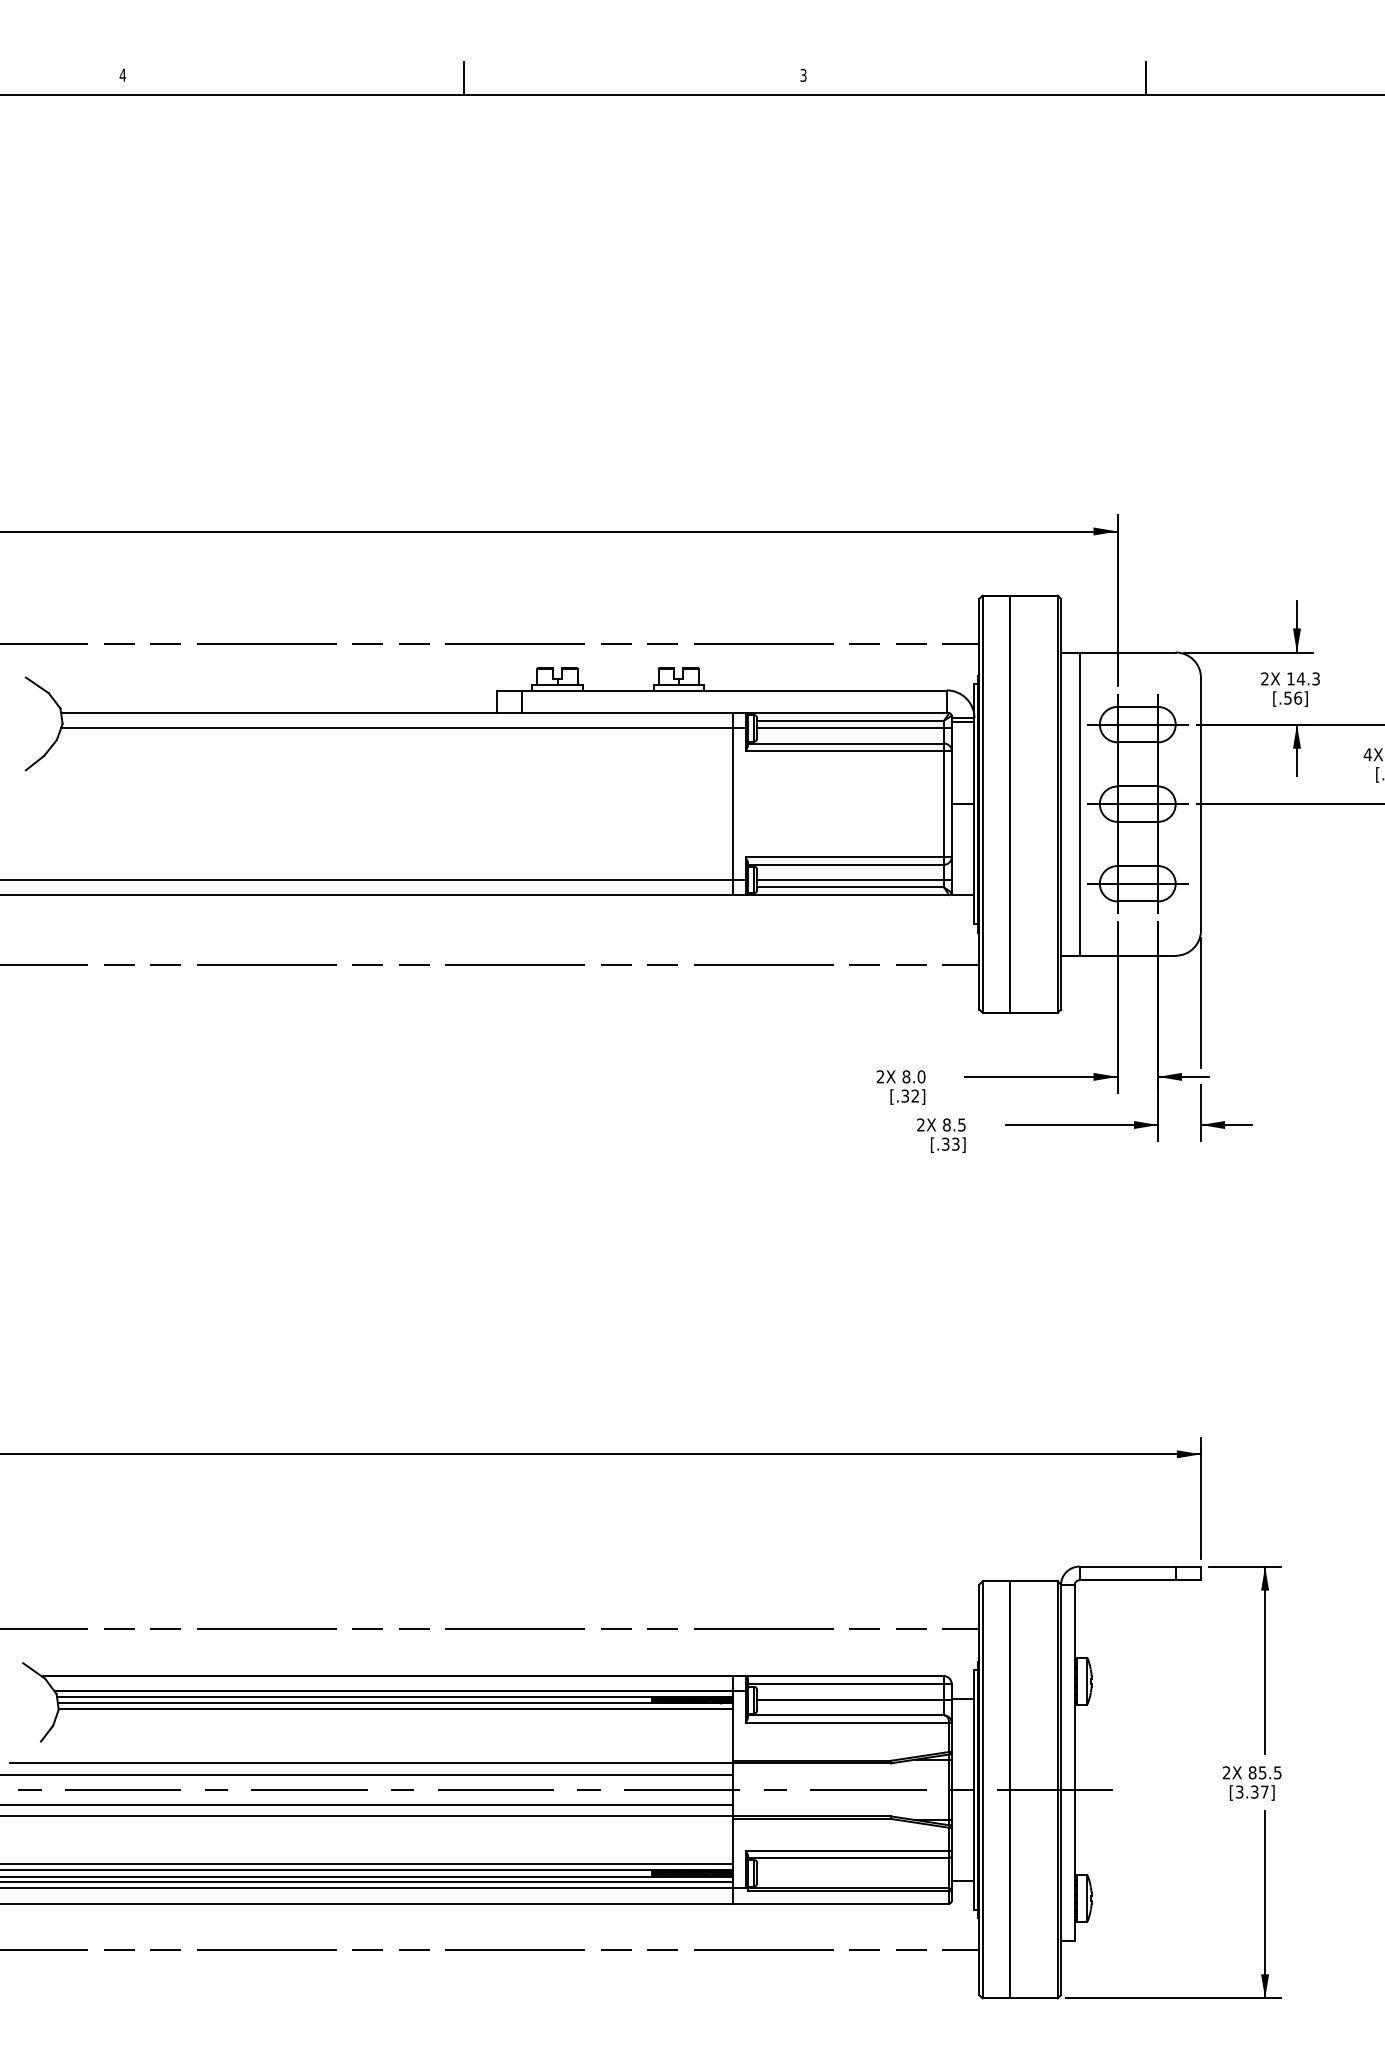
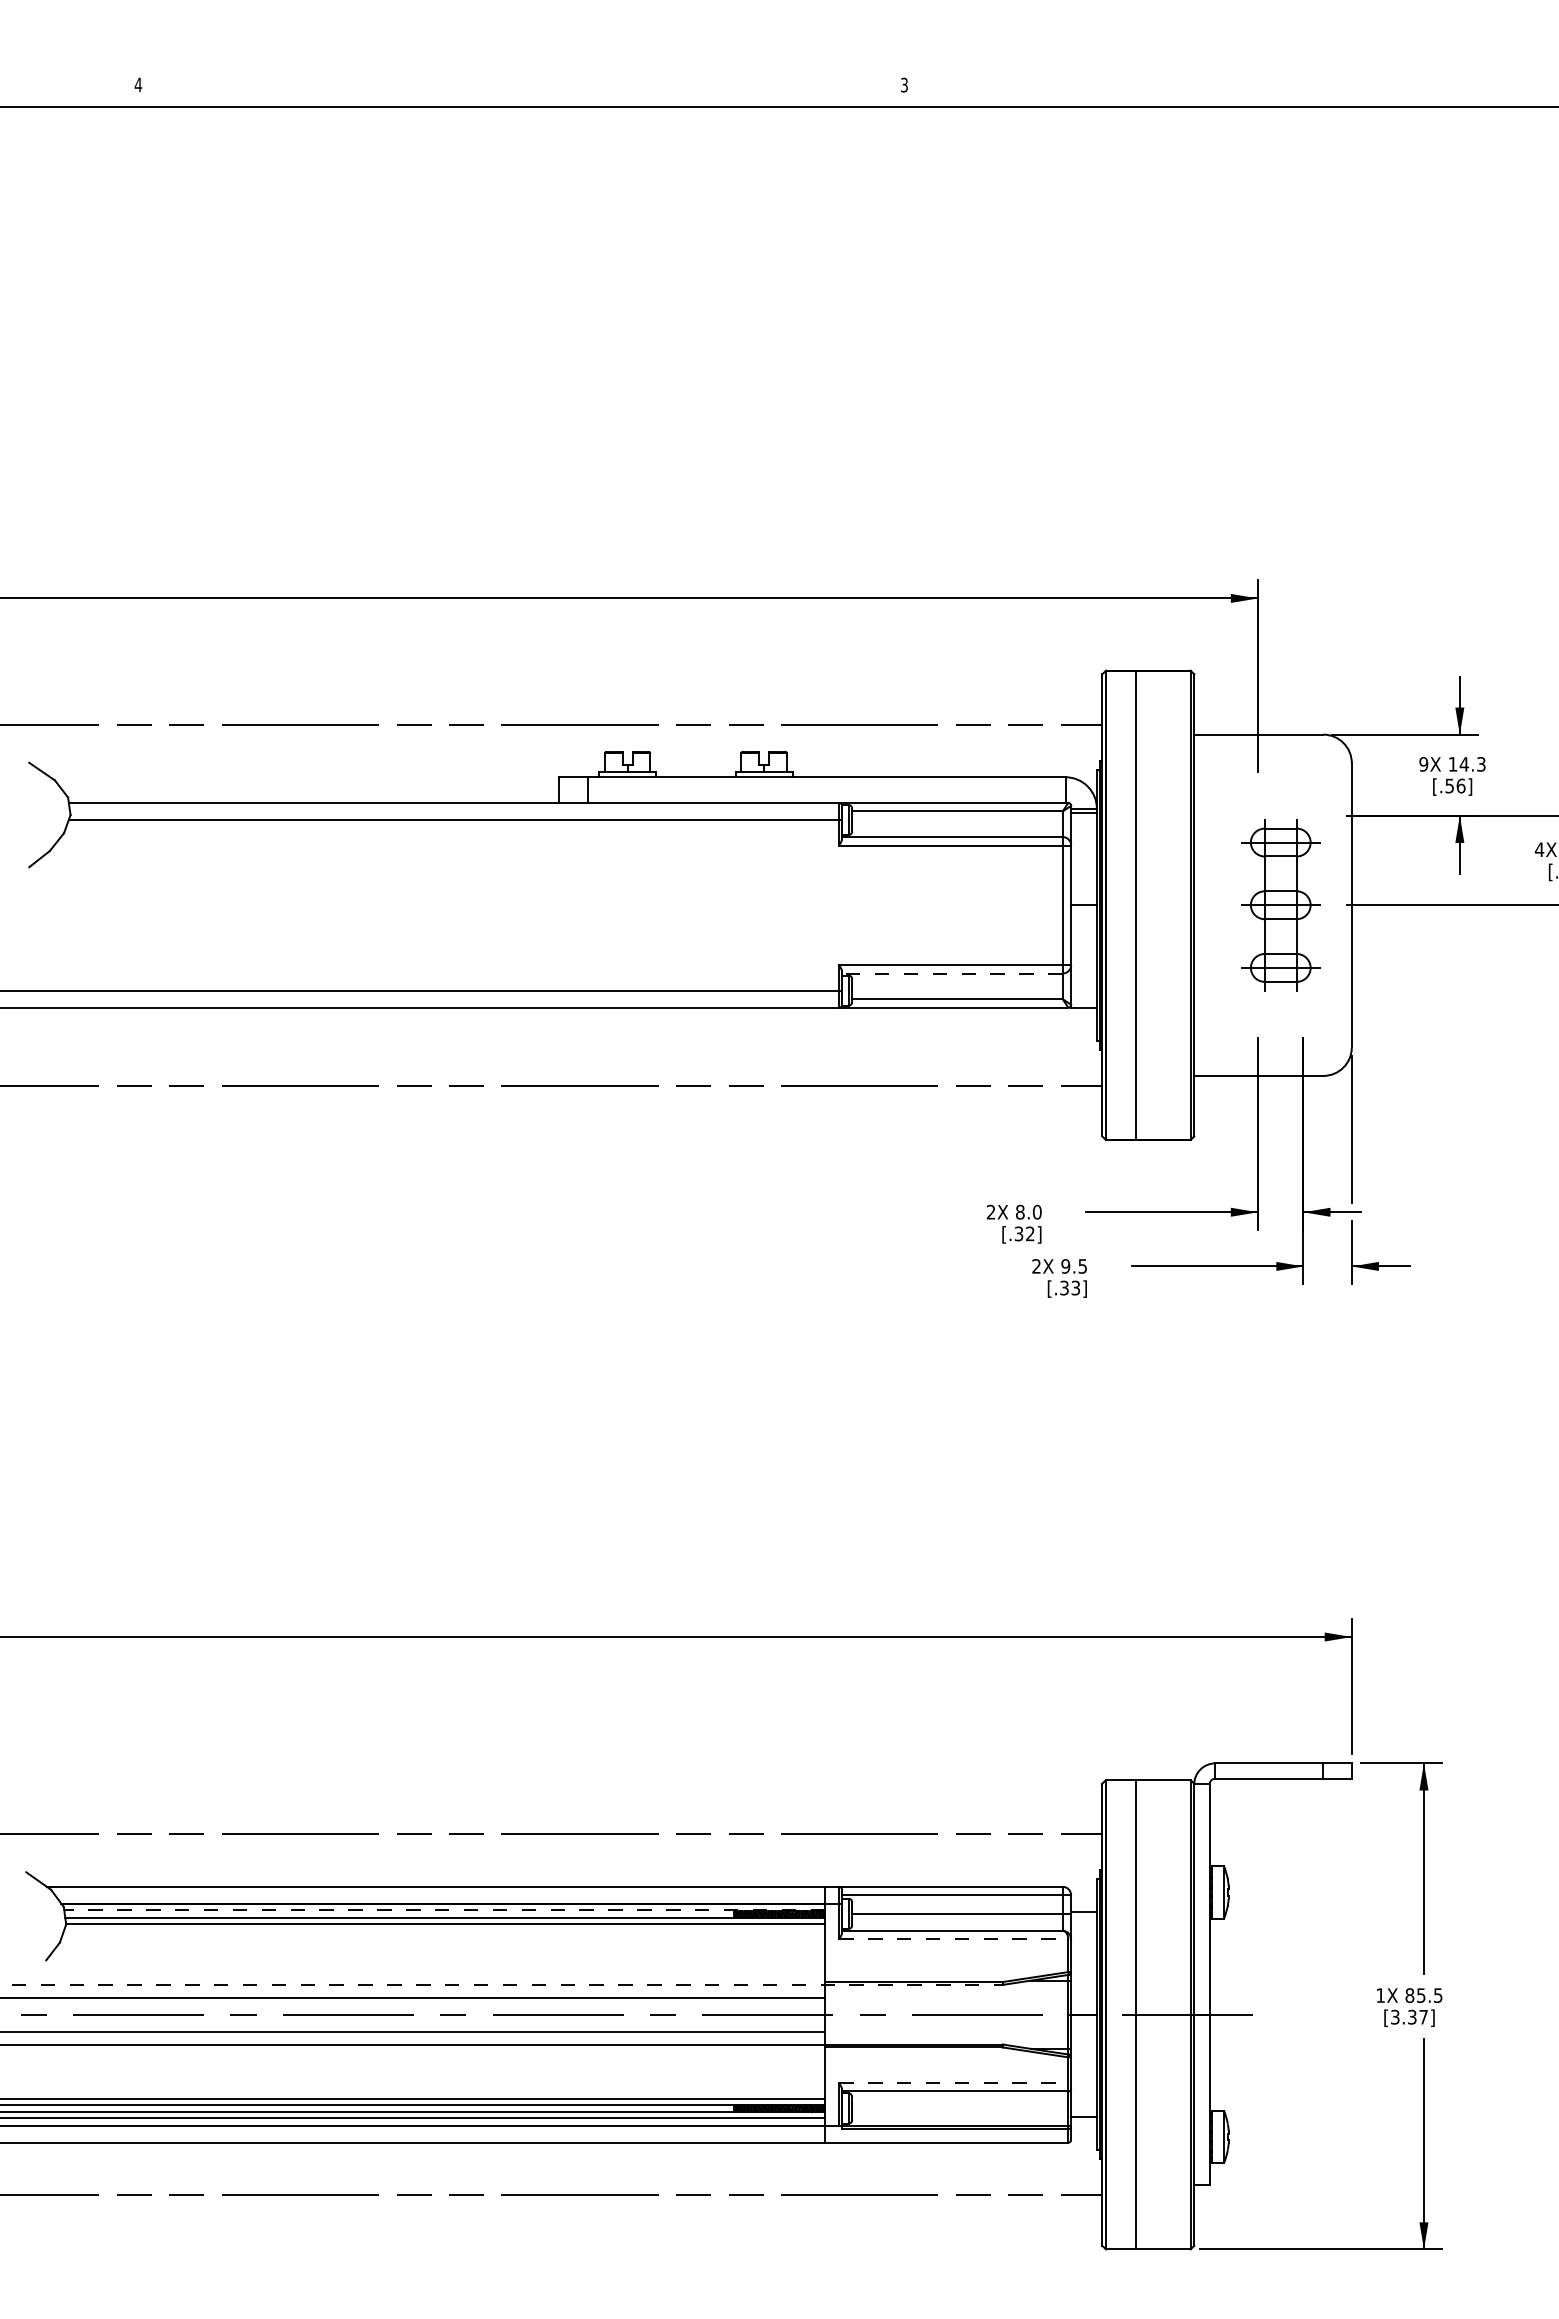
line: (1145, 77) -> (1289, 87), removed
line: (464, 78) -> (522, 88), removed
text: (1264, 679) -> (1423, 764), 2X -> 9X
line: (854, 728) -> (961, 820), removed
line: (732, 803) -> (824, 904), removed
line: (1079, 803) -> (1215, 904), removed
part: (1137, 803) -> (1280, 904), size x0.7
line: (845, 864) -> (951, 973), solid -> dashed
line: (854, 879) -> (961, 990), removed
text: (946, 1125) -> (1065, 1266), 8.5 -> 9.5
line: (394, 1697) -> (444, 1910), solid -> dashed
line: (848, 1723) -> (955, 1939), solid -> dashed
line: (450, 1763) -> (507, 1984), solid -> dashed
text: (1226, 1772) -> (1380, 1995), 2X -> 1X
line: (848, 1850) -> (955, 2082), solid -> dashed

